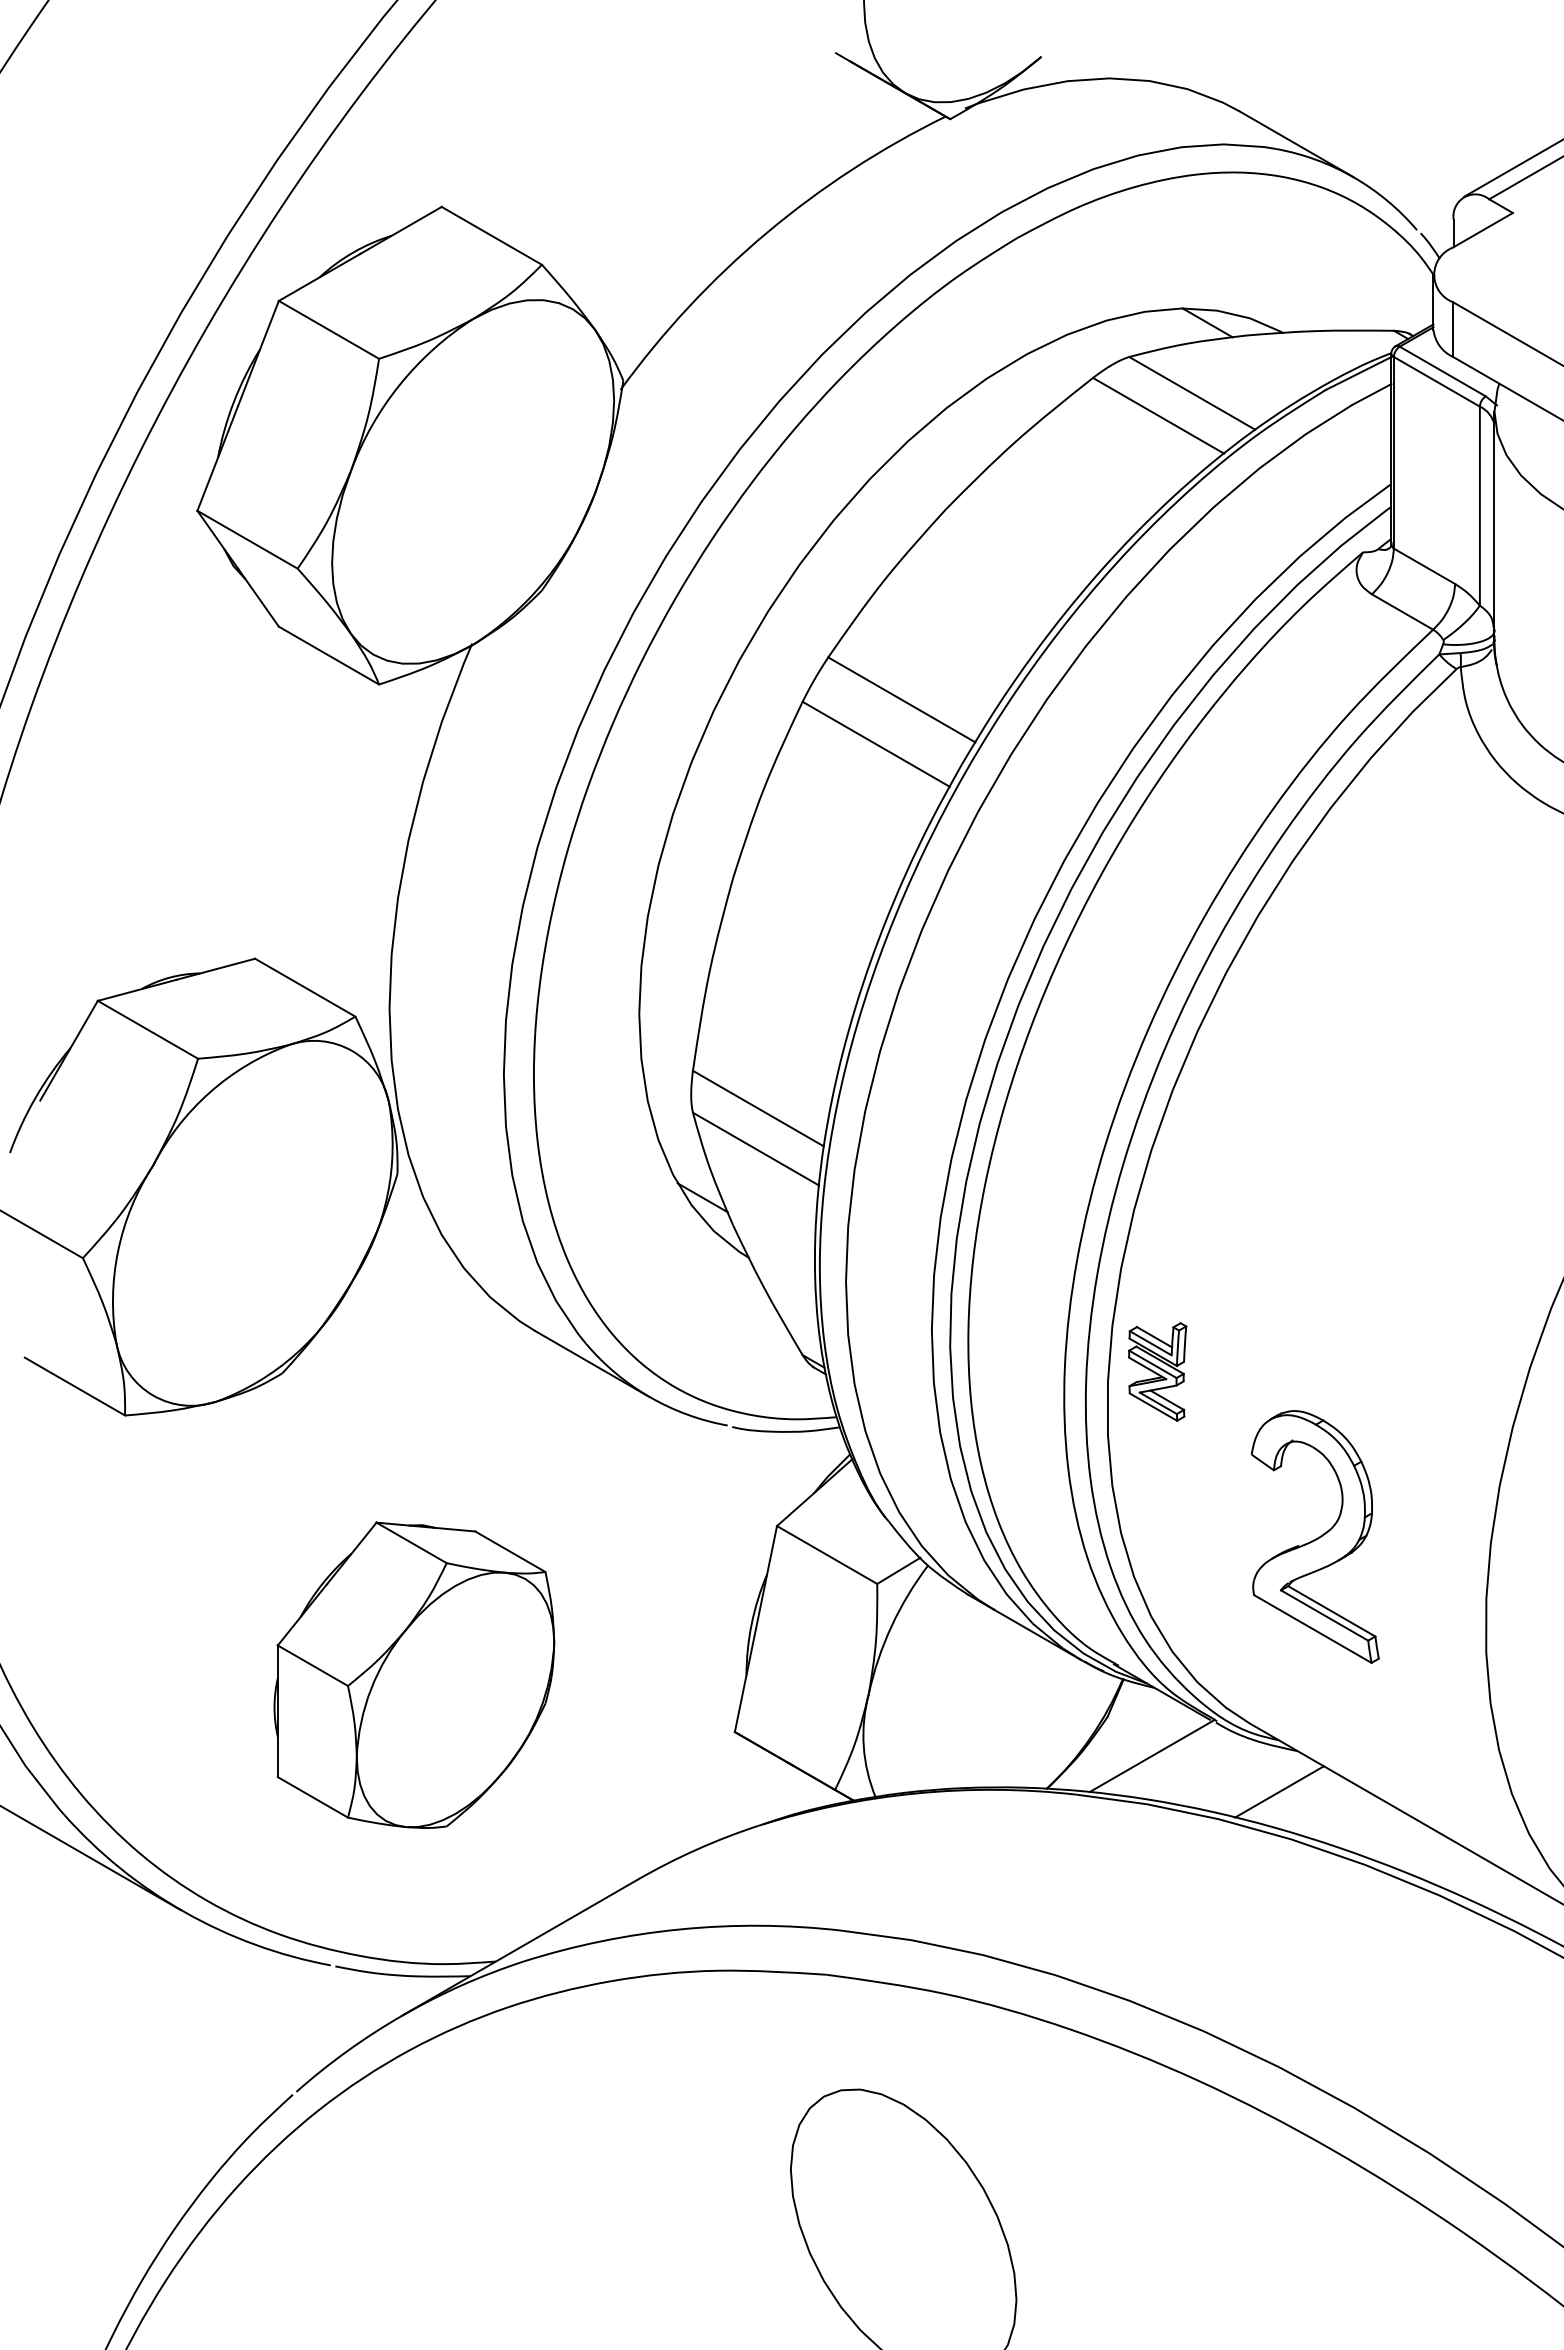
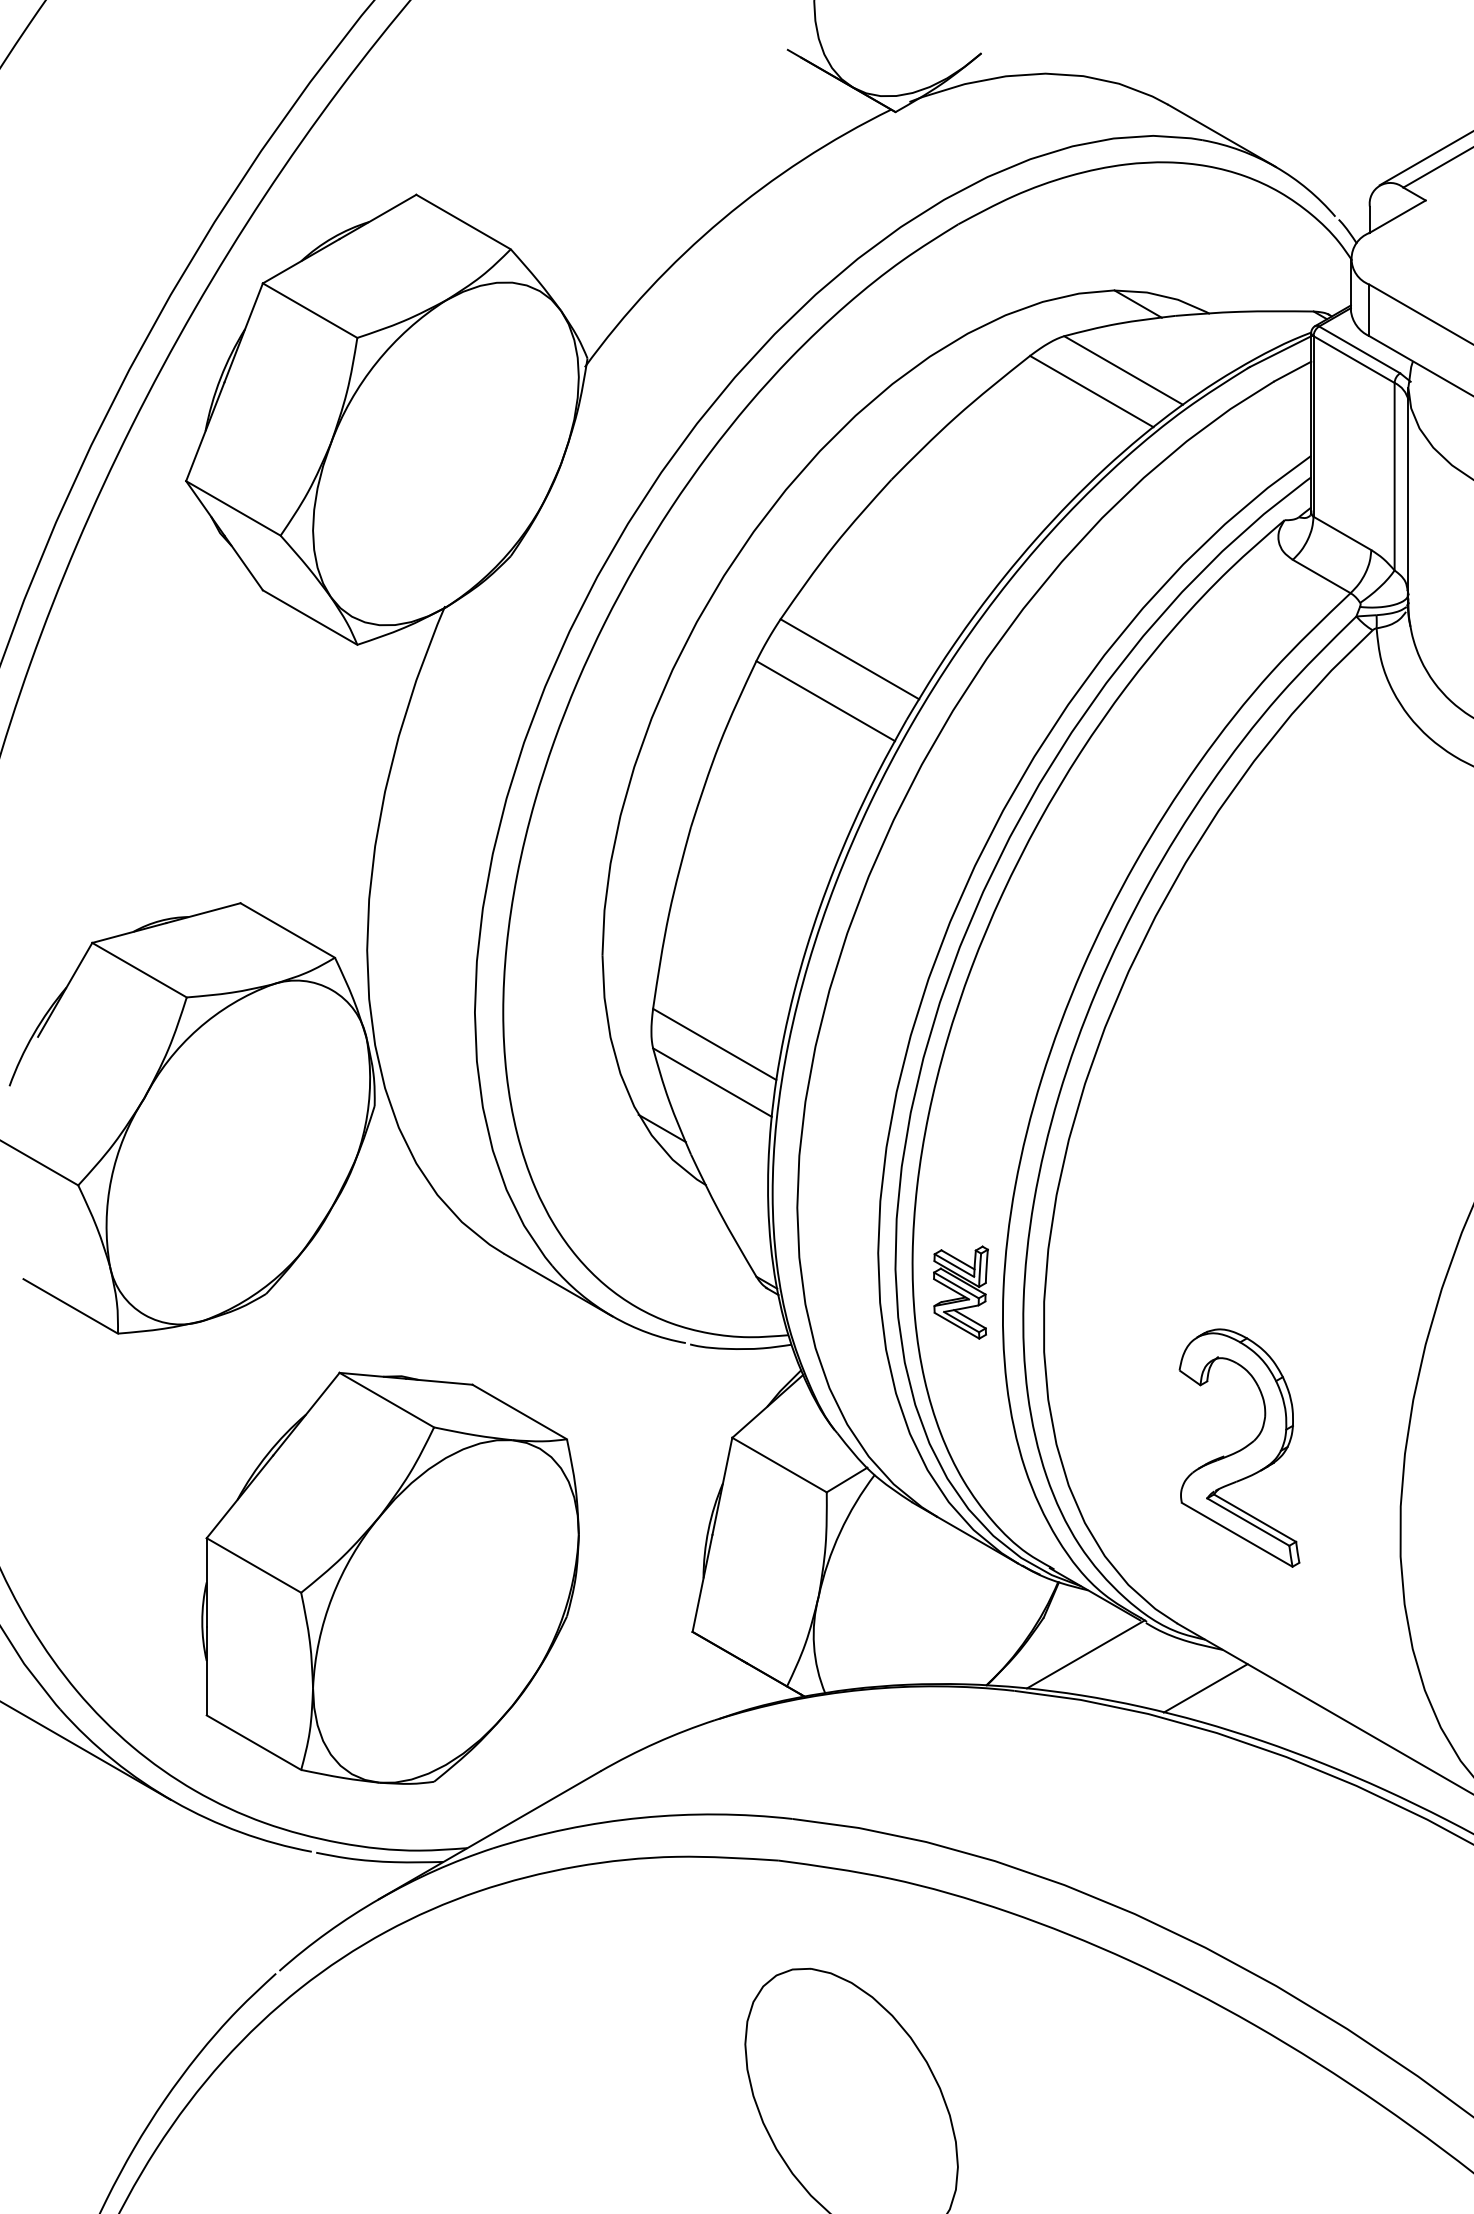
part: (1157, 1371) -> (960, 1292), moved
part: (414, 1675) -> (390, 1578), size x1.43

